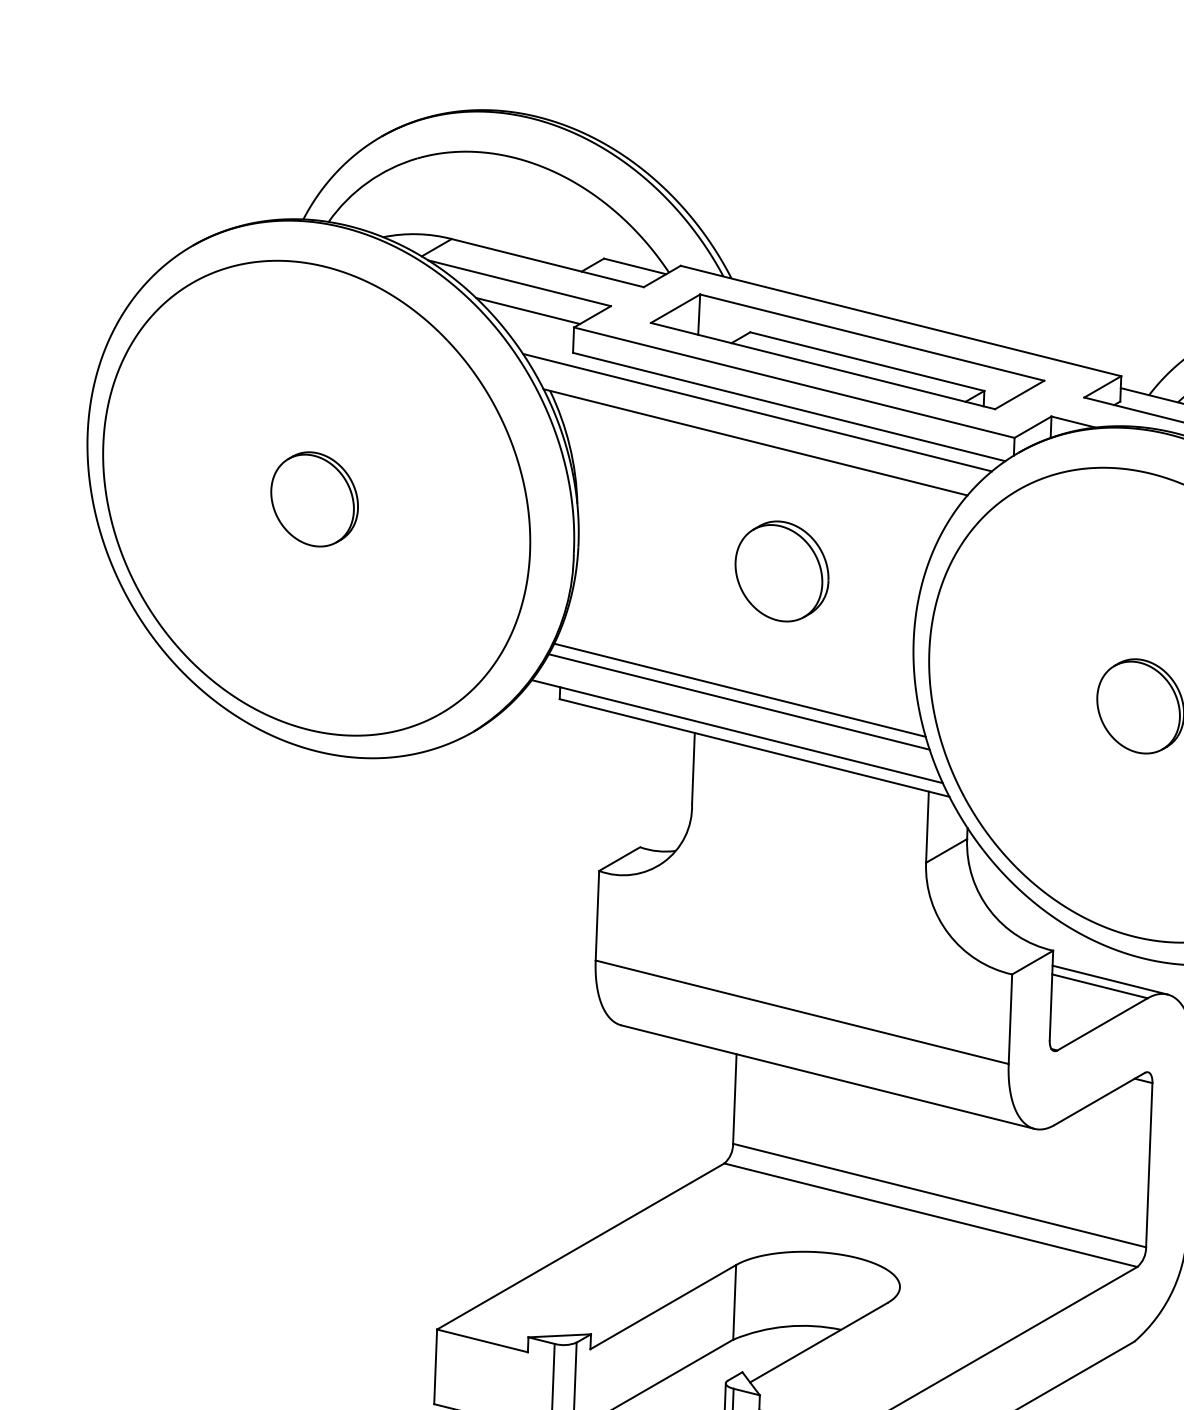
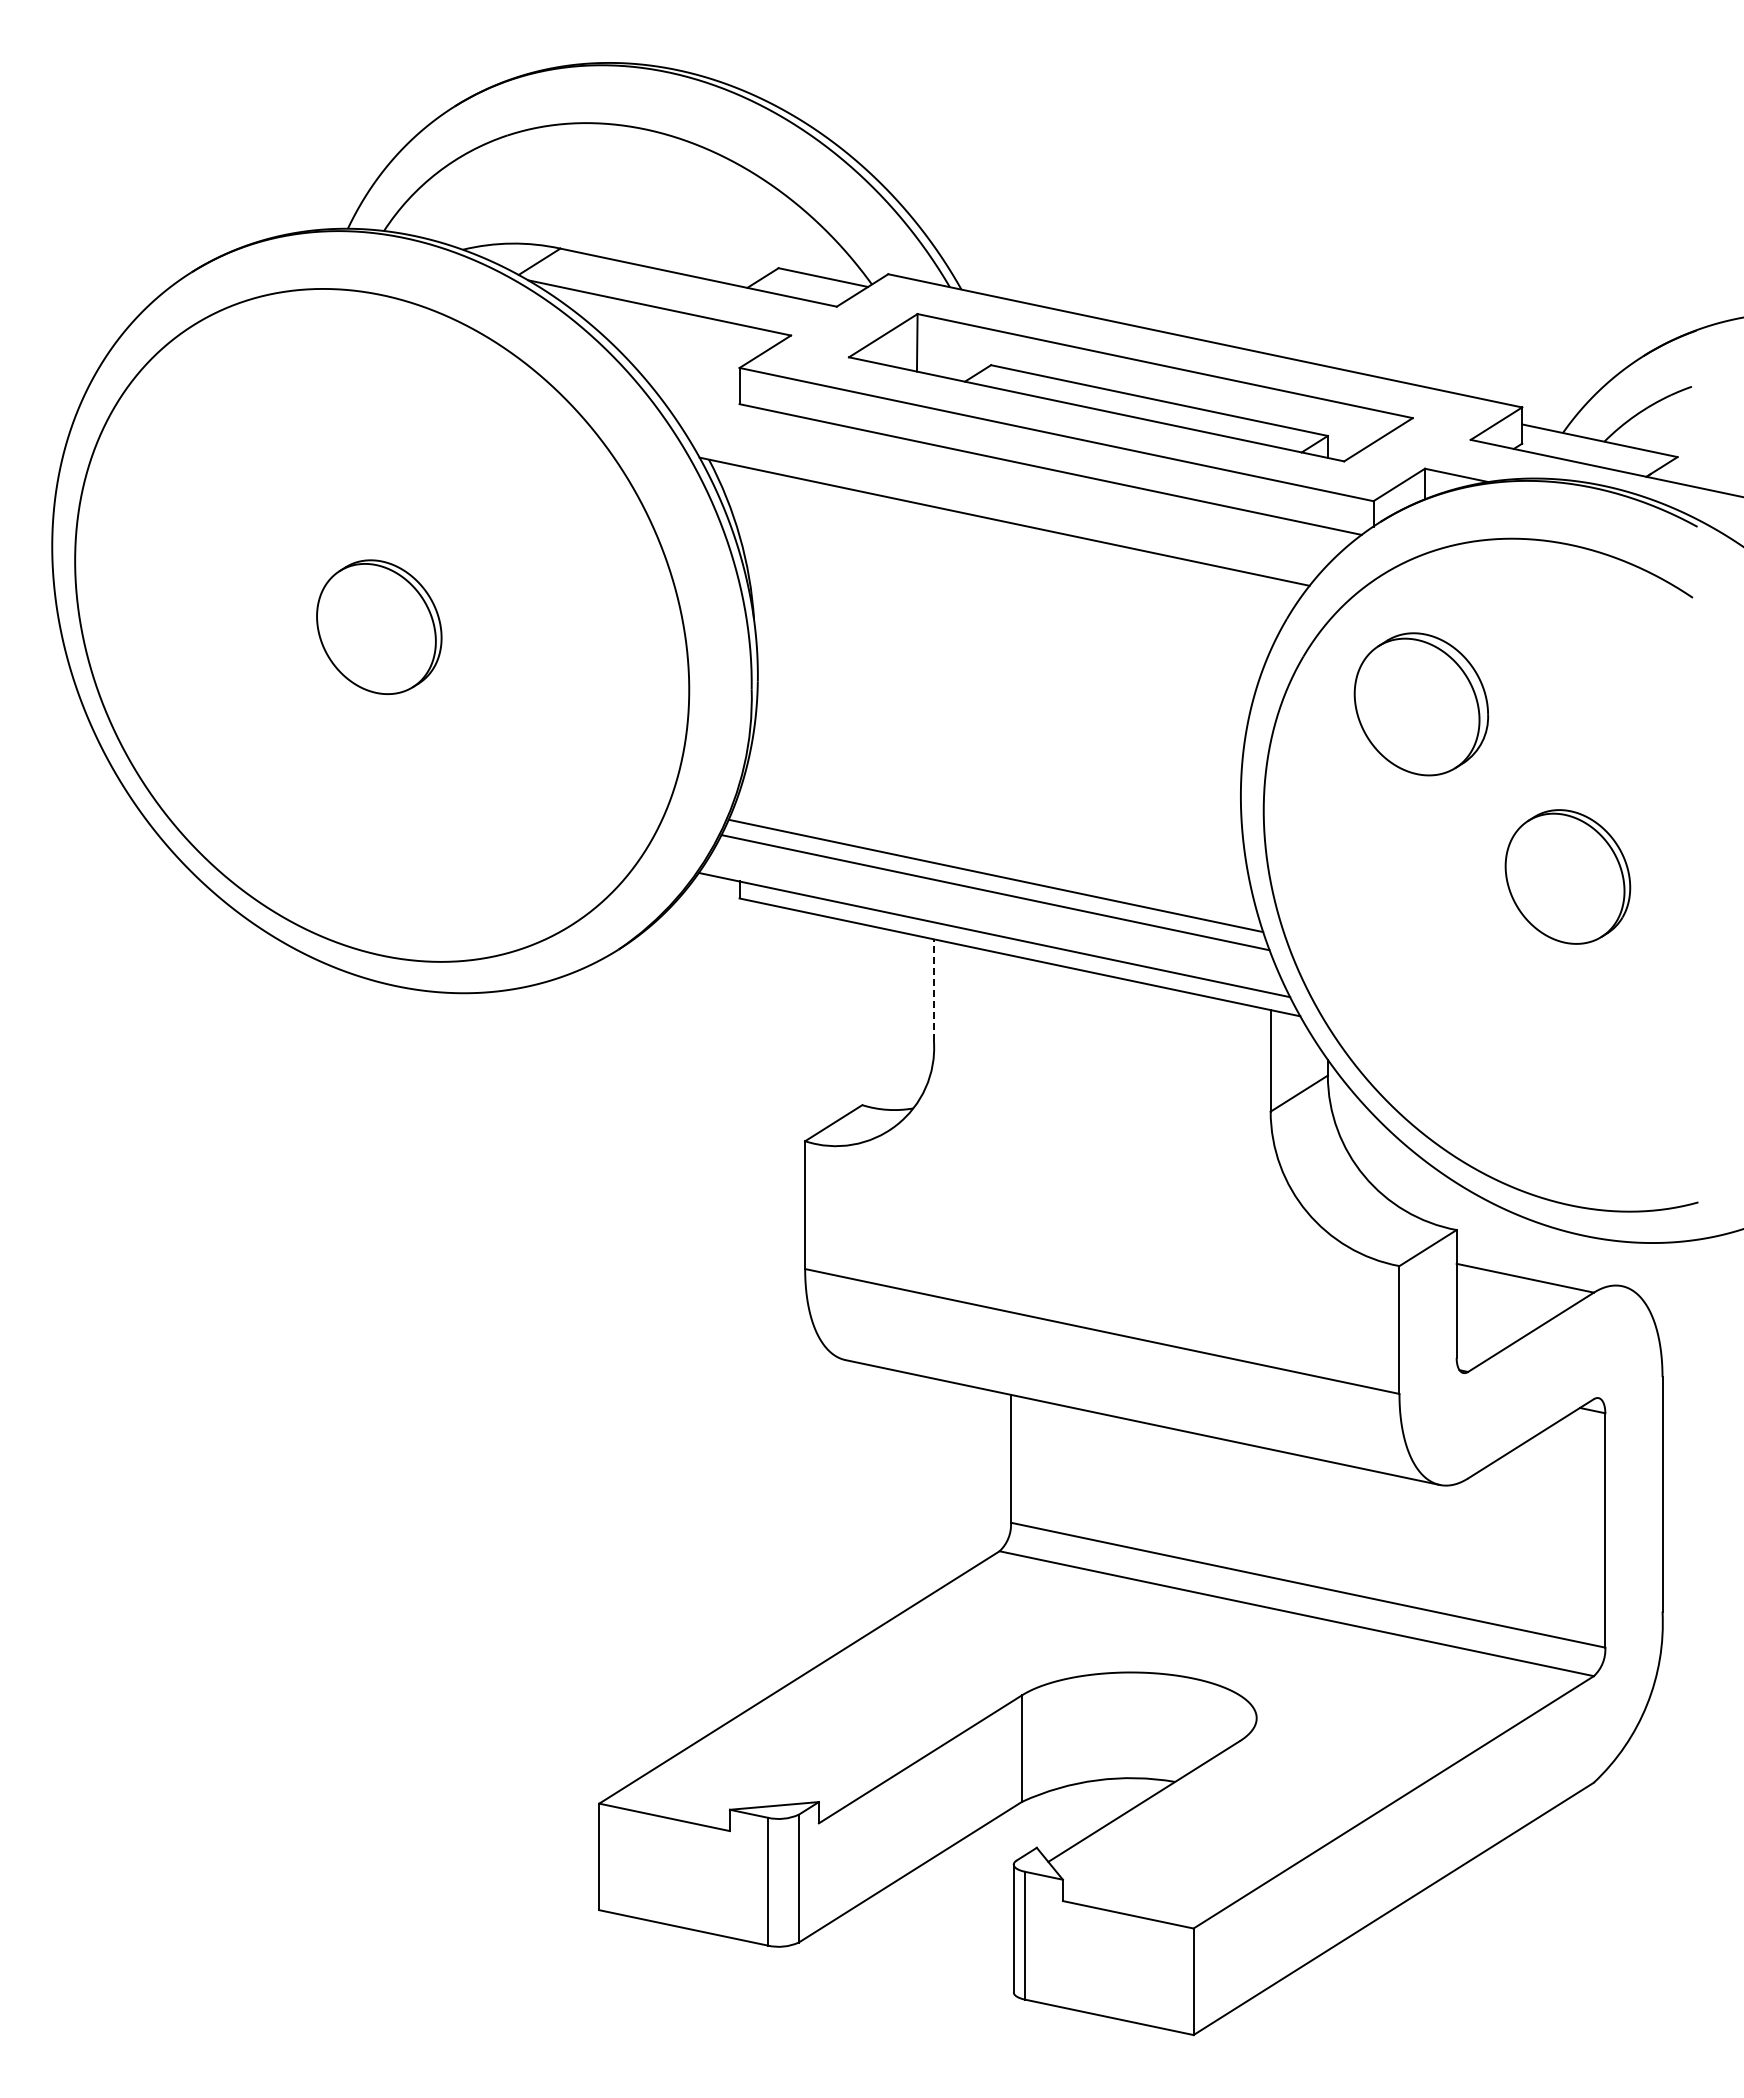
line: (527, 310) -> (672, 346), removed
line: (757, 412) -> (1005, 479), removed
part: (782, 571) -> (1421, 704), moved
line: (693, 768) -> (933, 990), solid -> dashed
line: (1110, 979) -> (1539, 1268), removed

